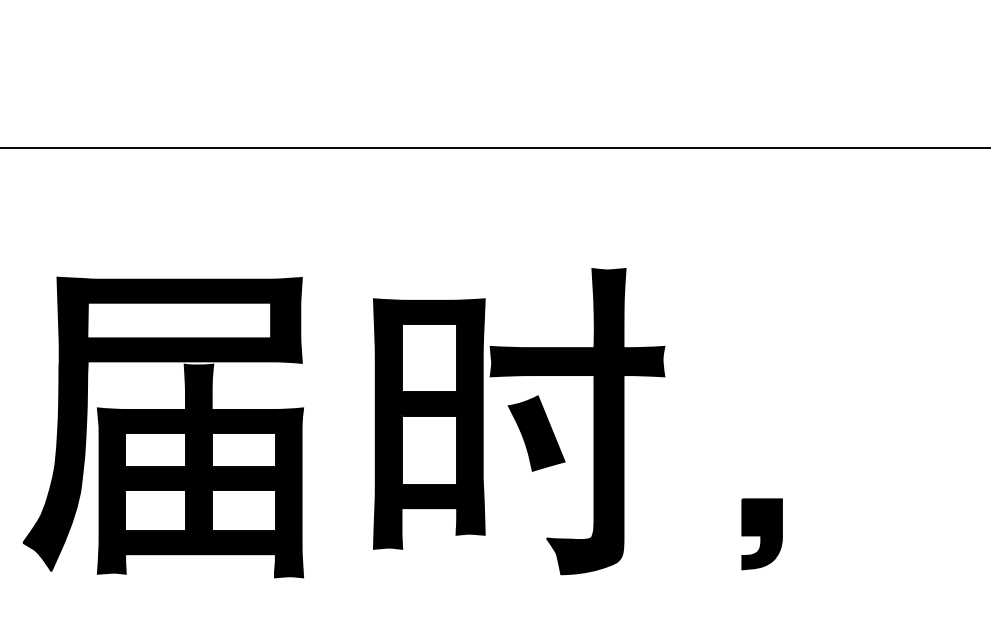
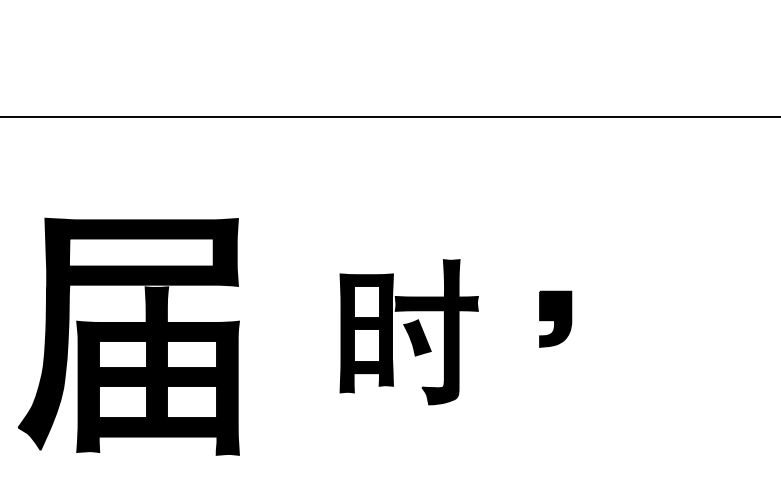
part: (519, 421) -> (409, 332), size x0.6
part: (761, 534) -> (555, 319), moved

